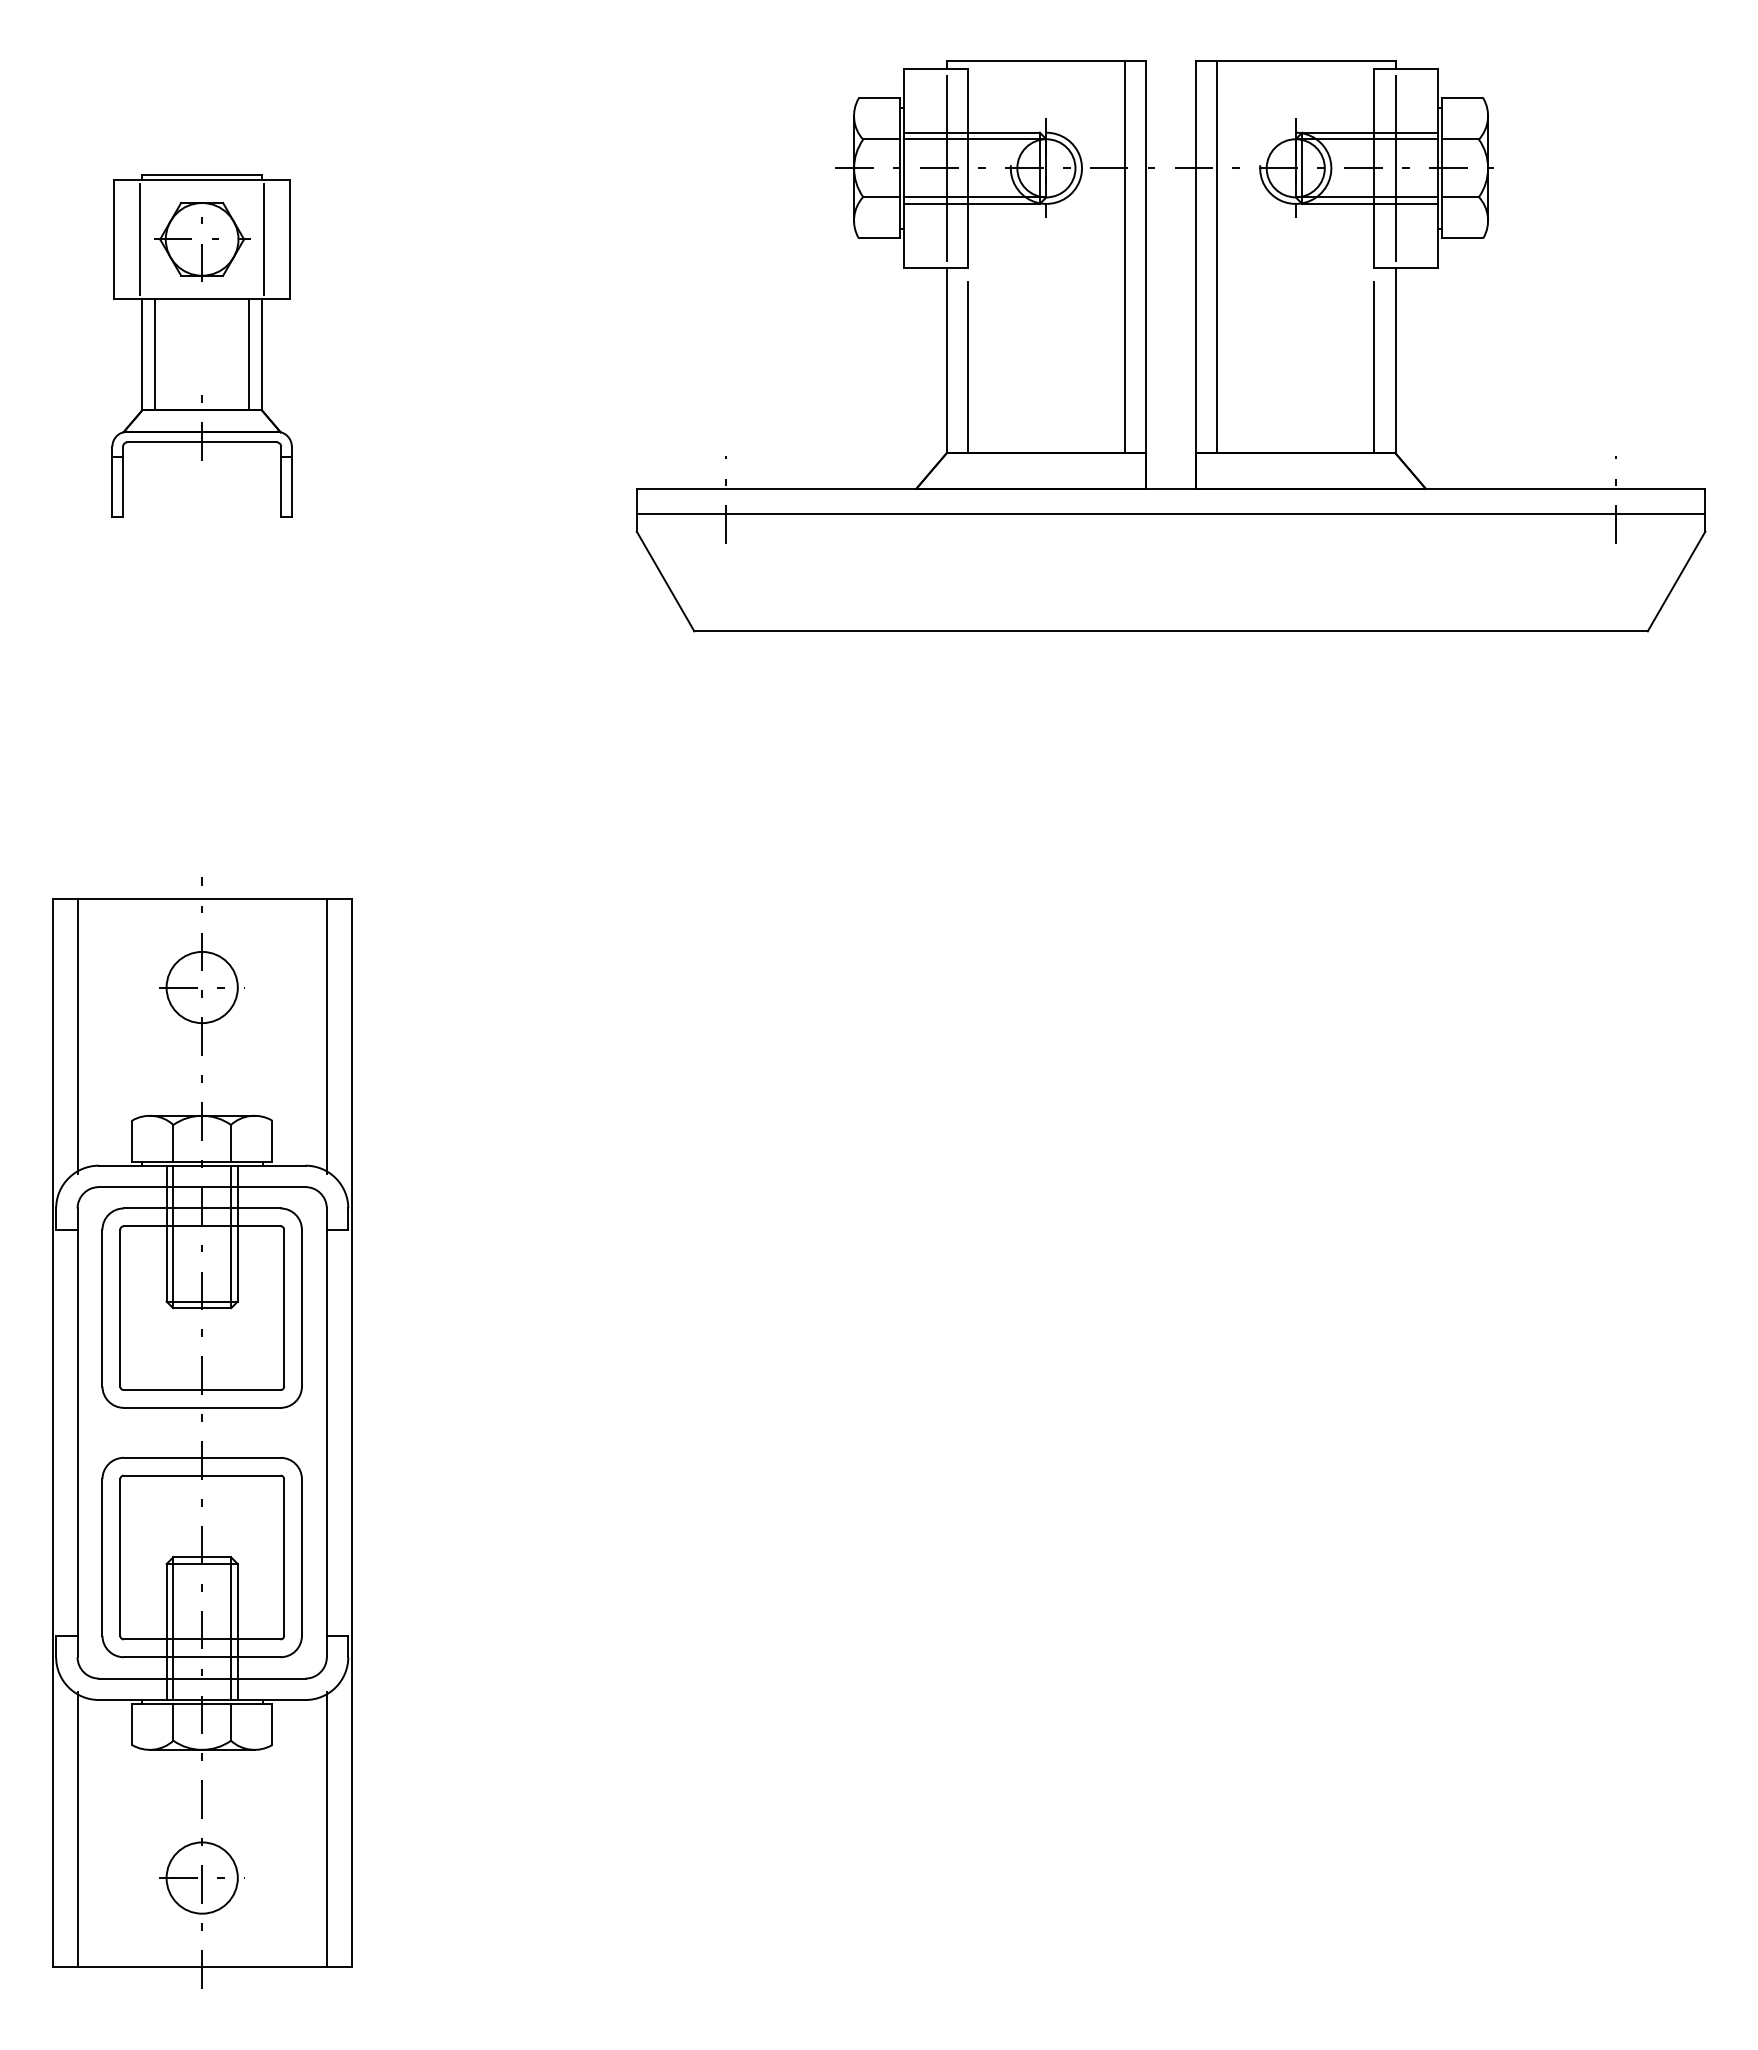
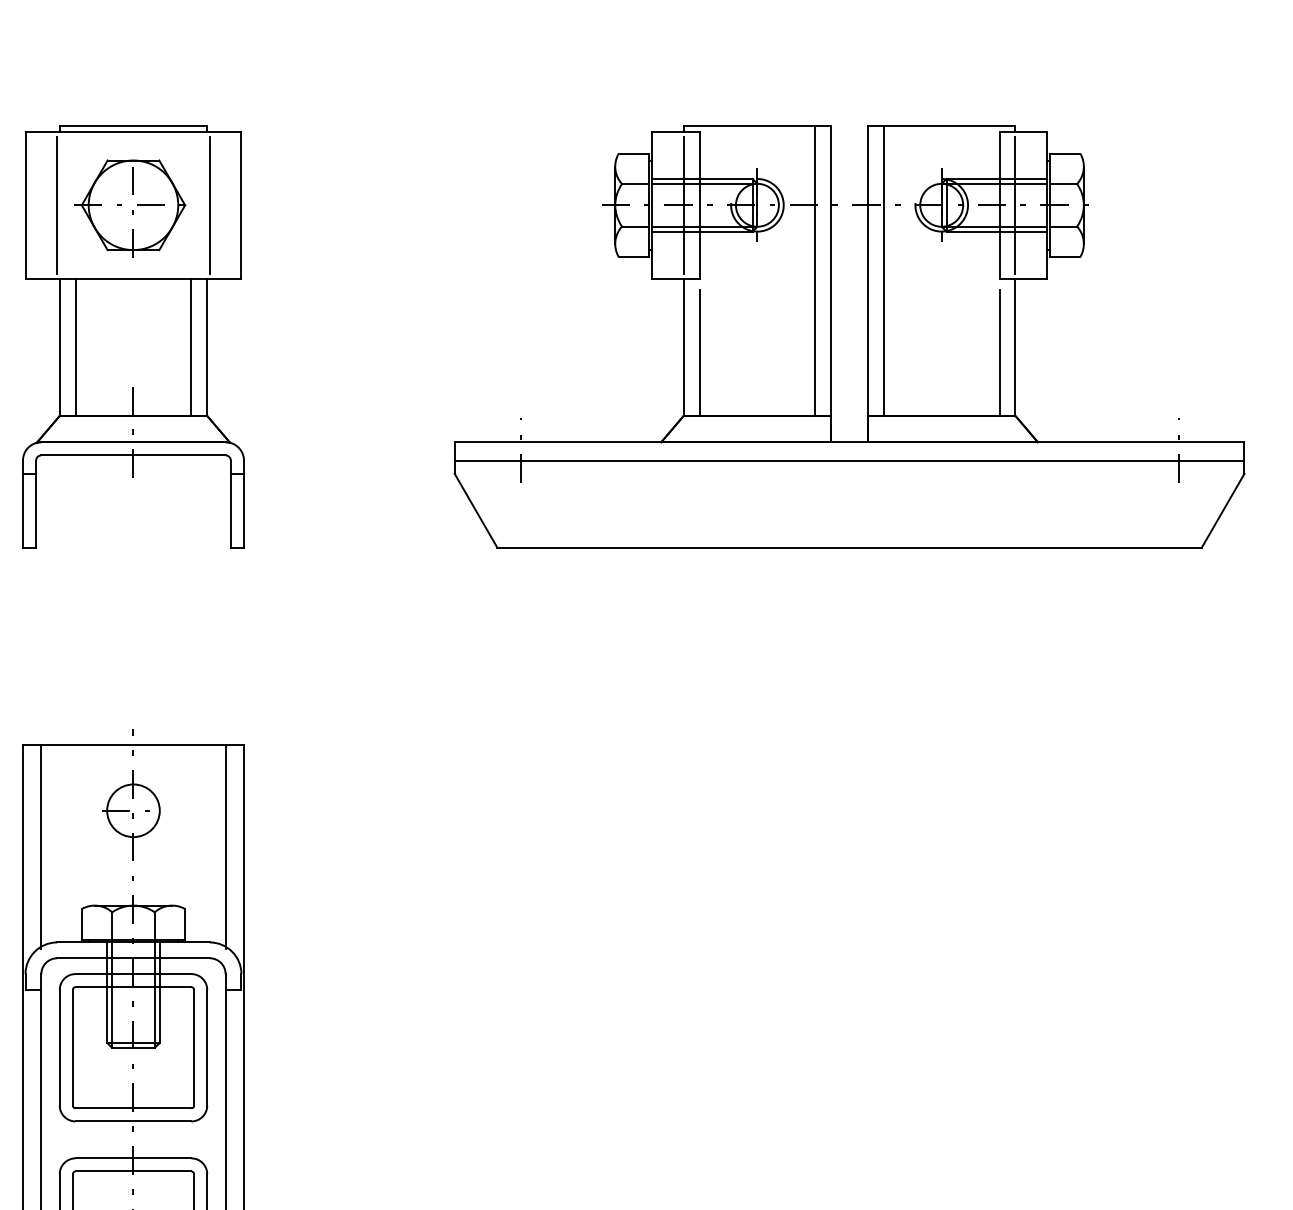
part: (201, 345) -> (132, 336), size x1.67

